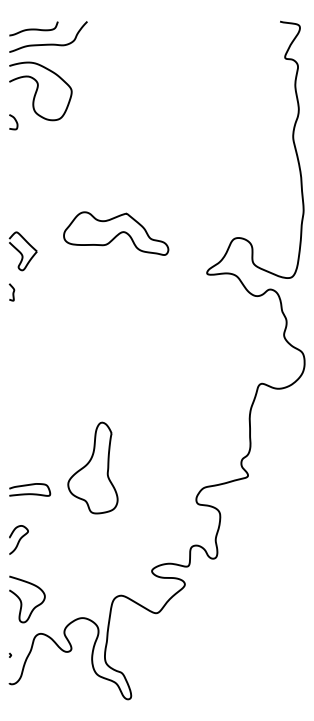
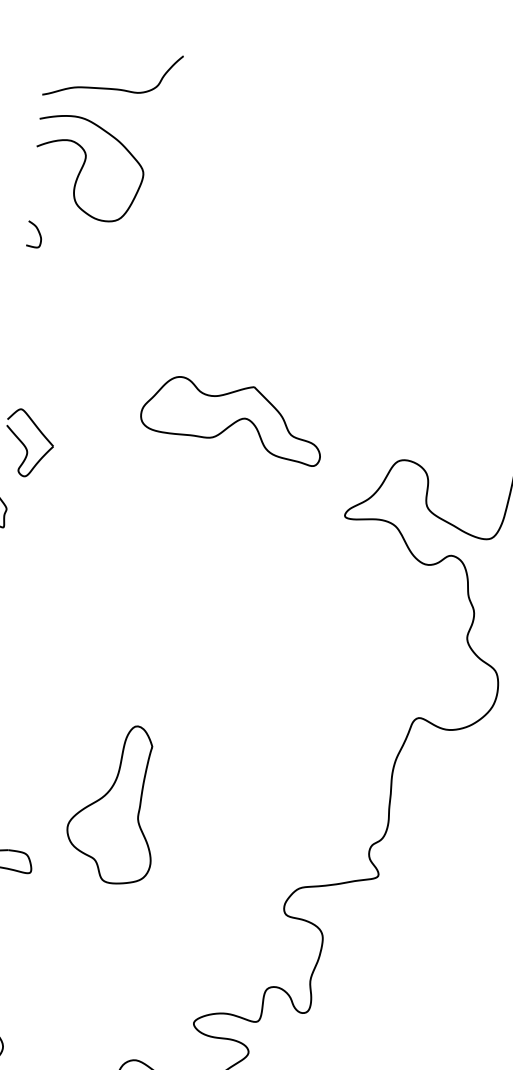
curve: (33, 28) -> (88, 58), removed
curve: (15, 122) -> (38, 235), moved
part: (116, 233) -> (232, 419), moved
part: (92, 467) -> (112, 802), moved

